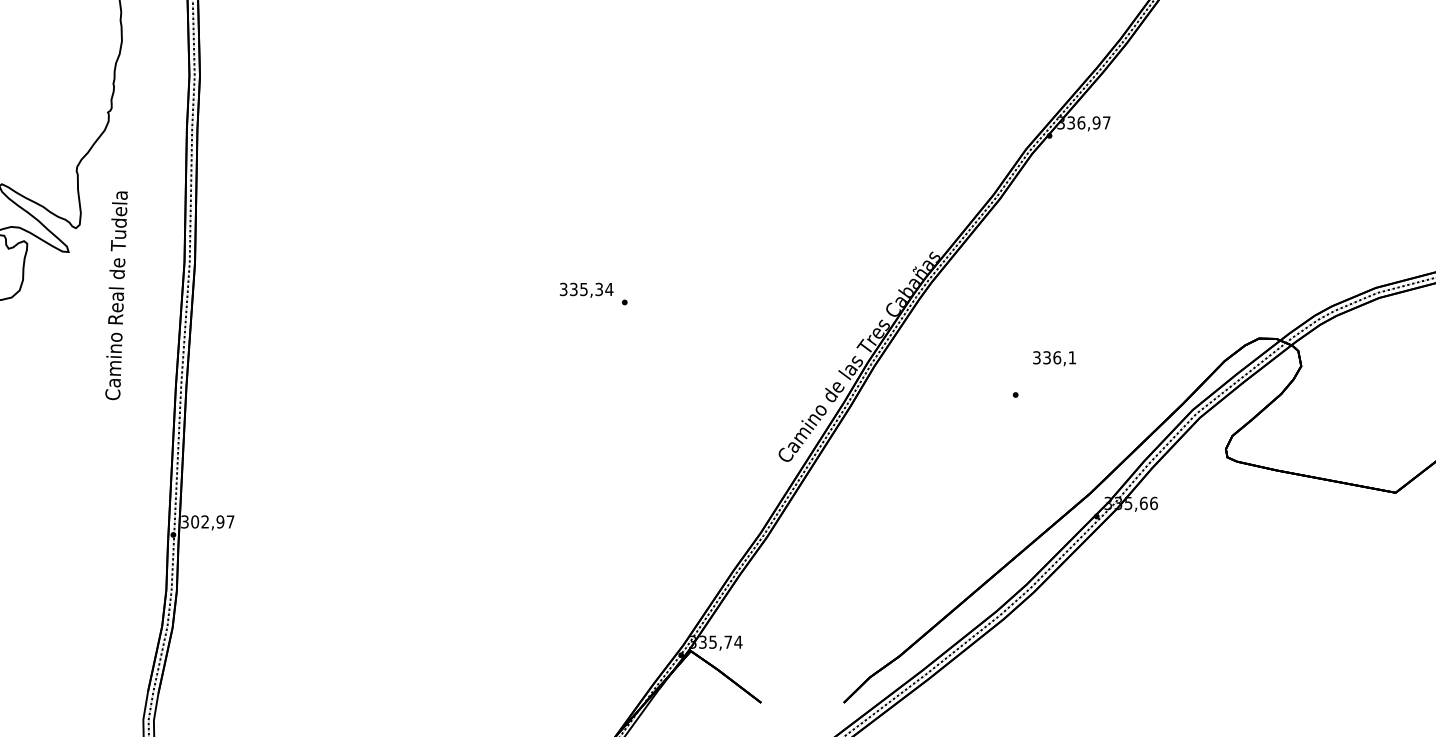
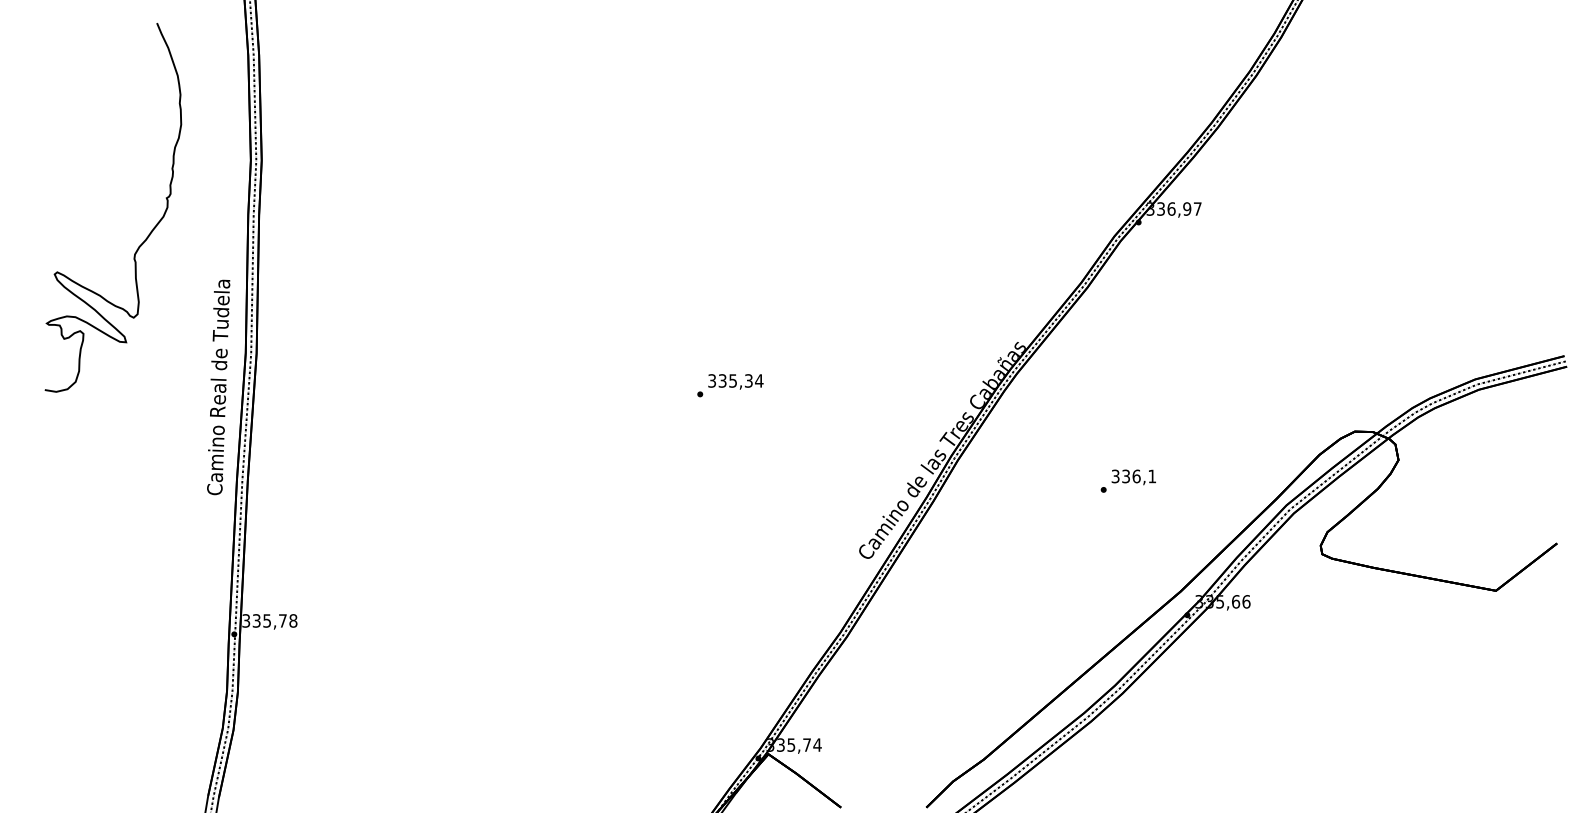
text: (586, 289) -> (735, 381), moved
text: (116, 295) -> (218, 387), moved
text: (1054, 358) -> (1133, 477), moved
text: (212, 521) -> (274, 620), 302,97 -> 335,78

